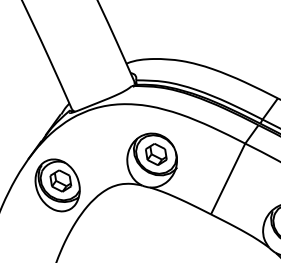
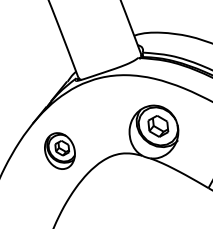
part: (57, 185) -> (59, 151), size x0.7

